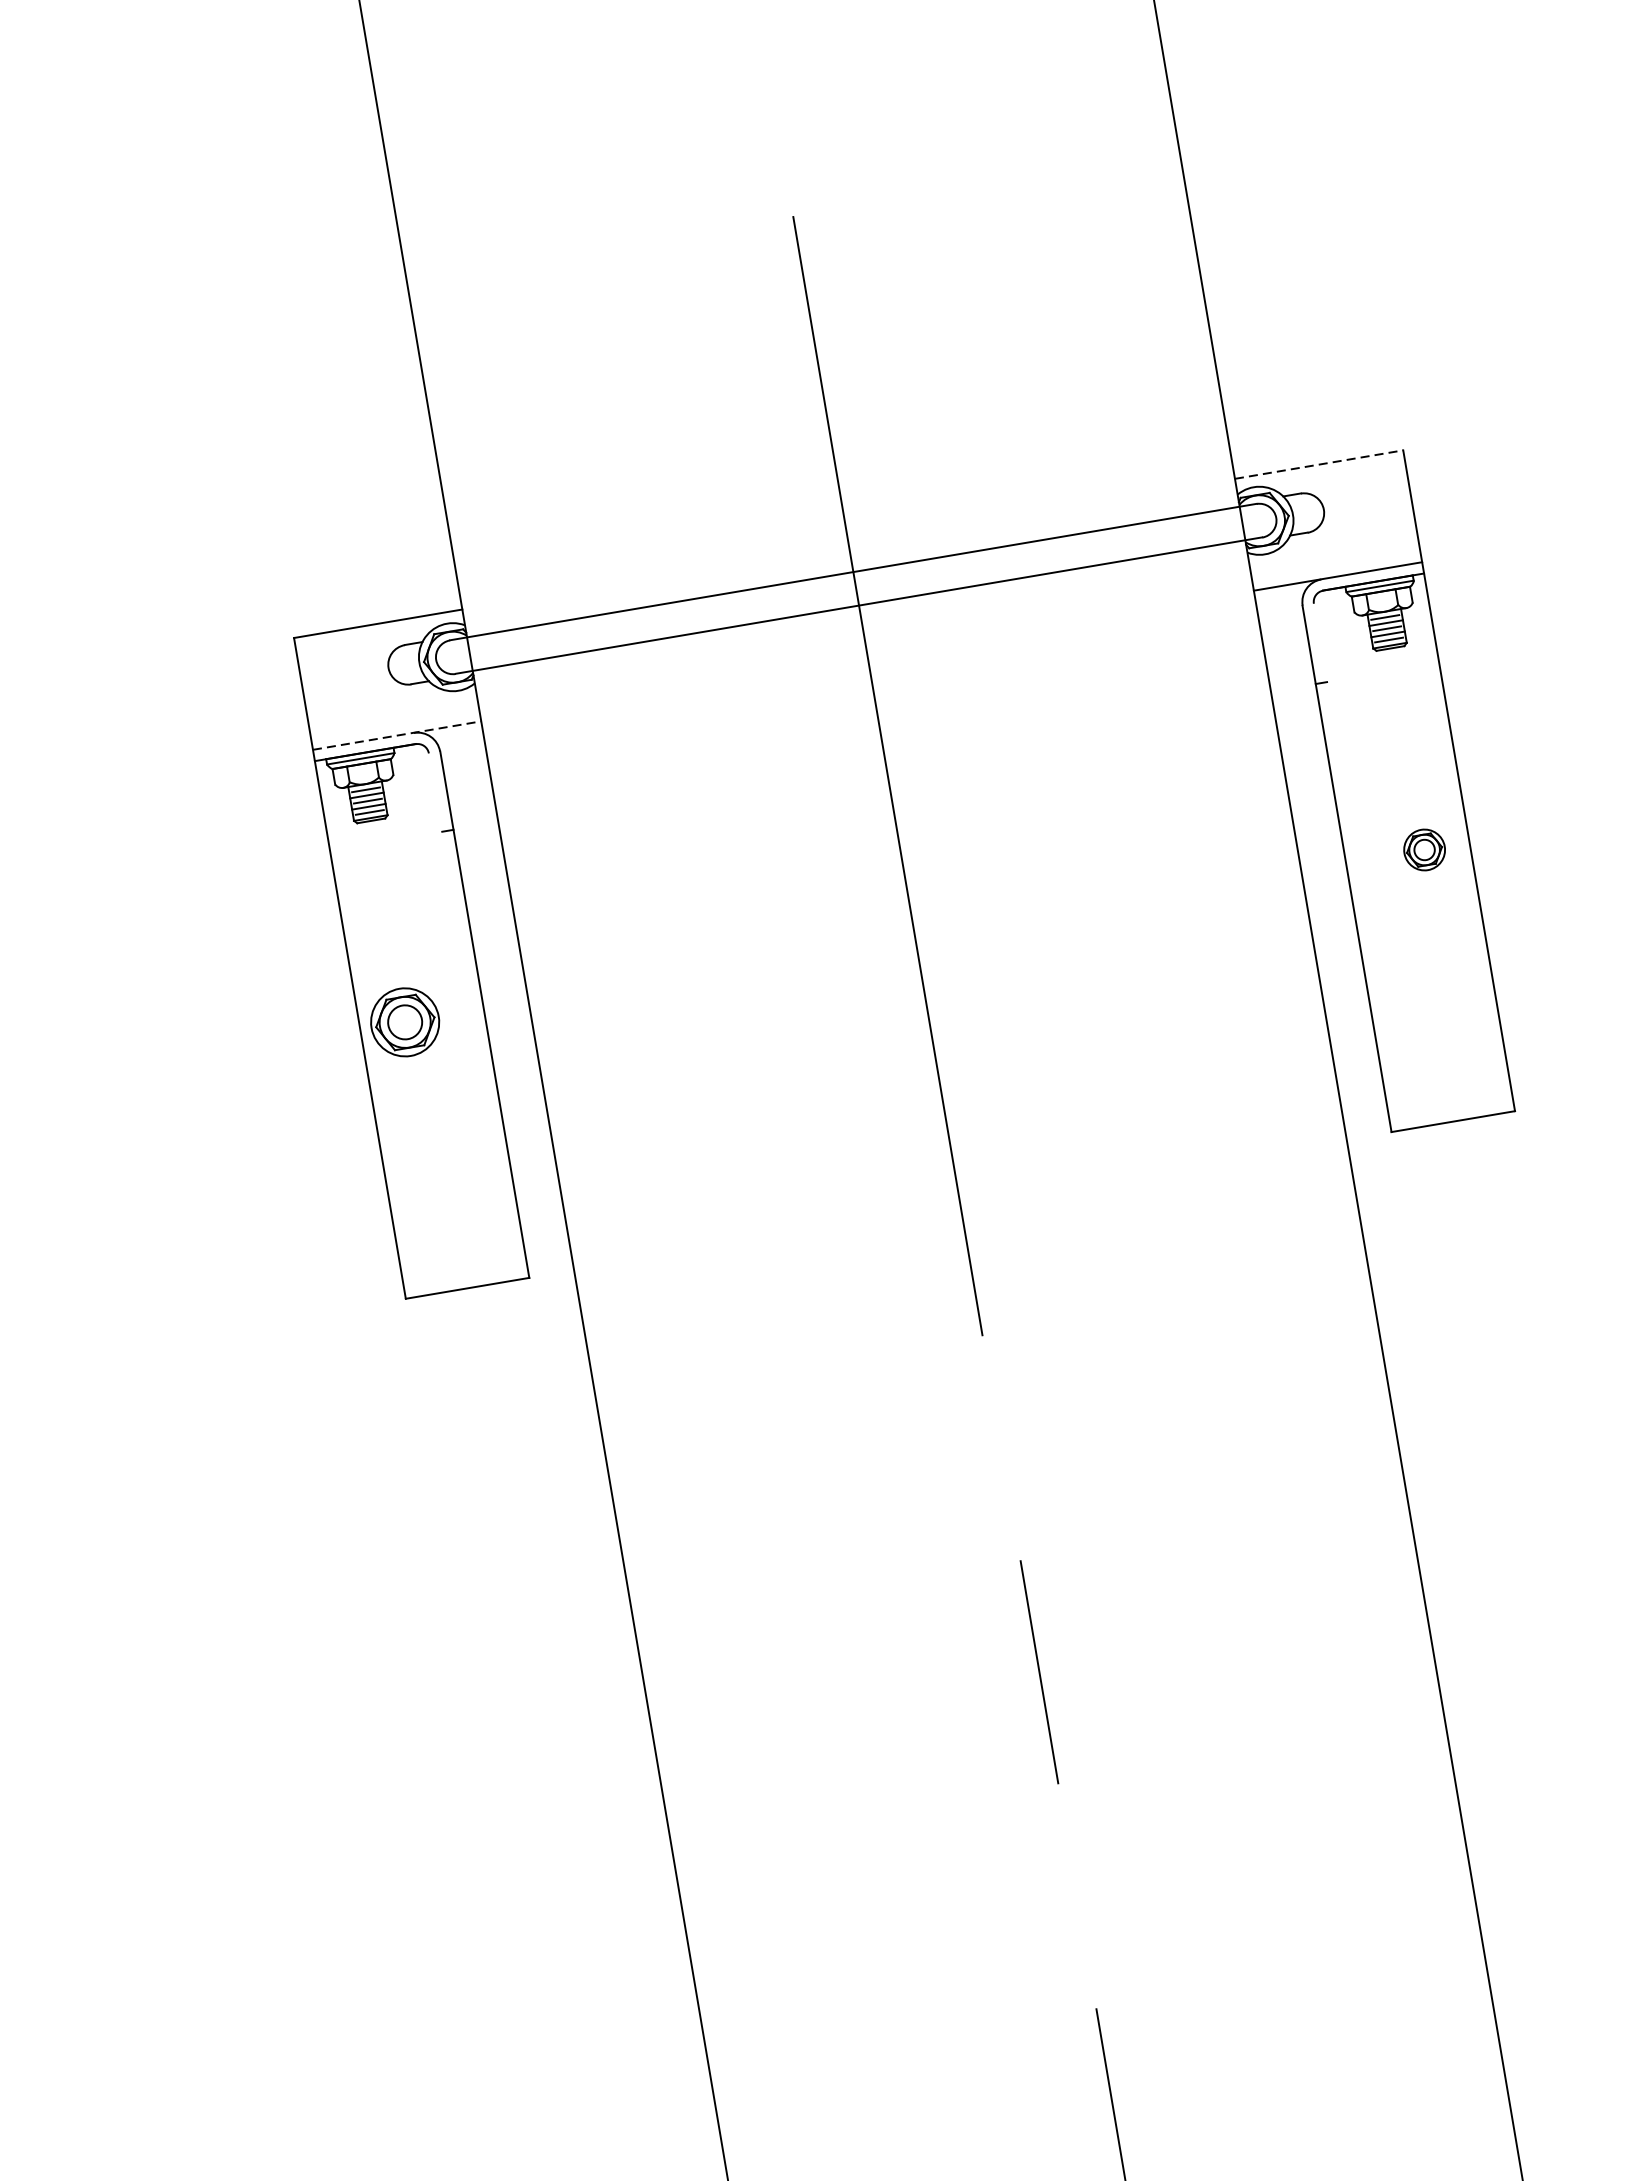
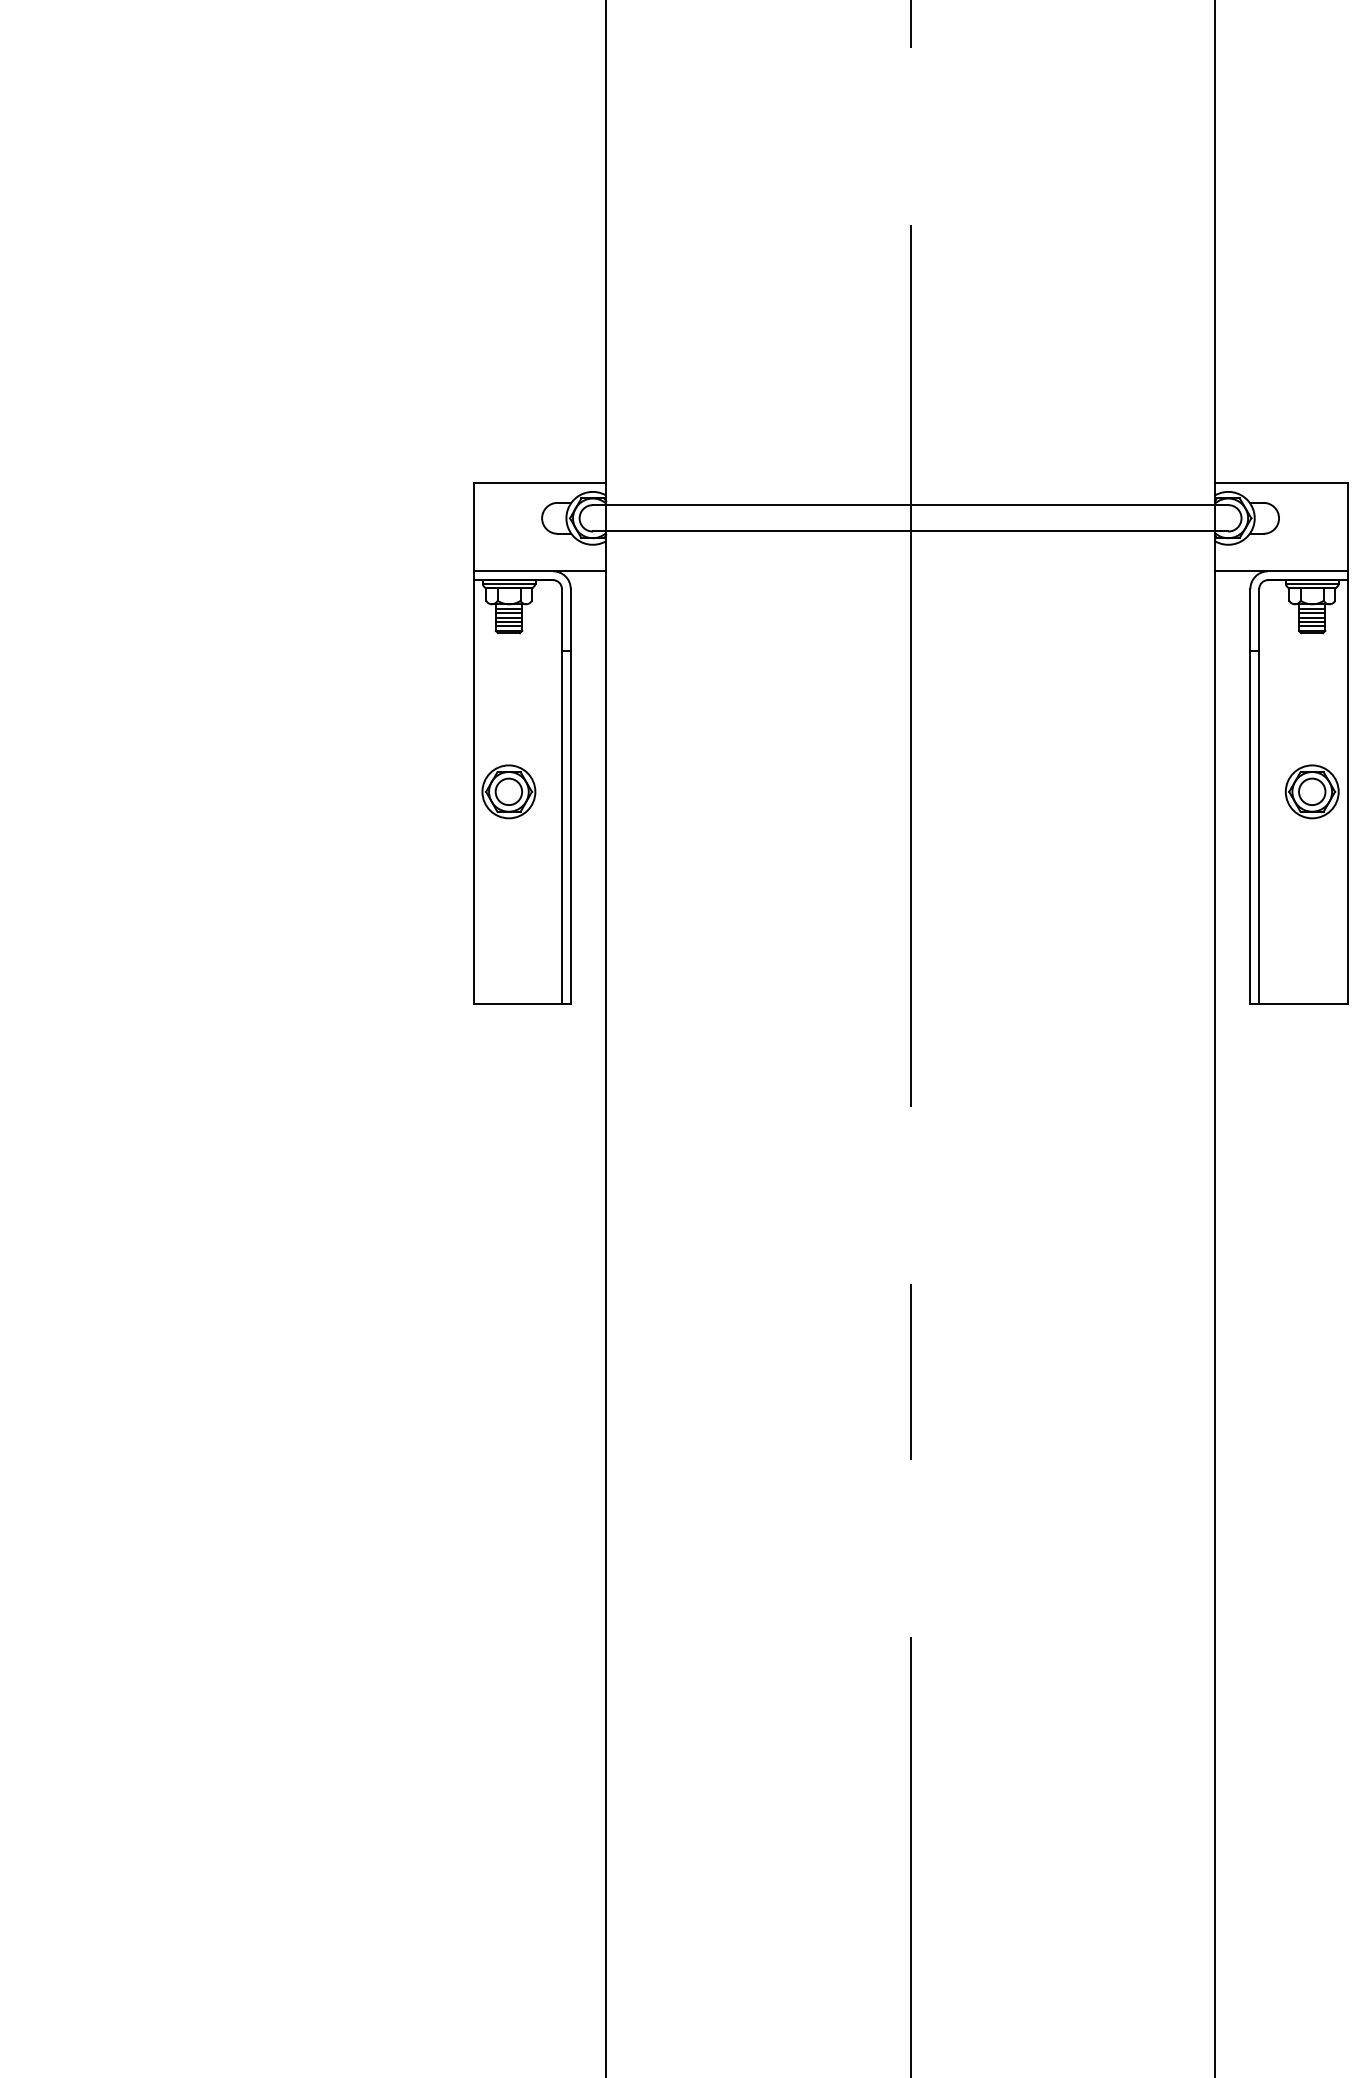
line: (1319, 465) -> (1281, 483), dashed -> solid
line: (397, 735) -> (540, 571), dashed -> solid
part: (1423, 849) -> (1311, 791), size x1.67
line: (1358, 865) -> (1259, 795), added
line: (473, 1015) -> (562, 795), added

